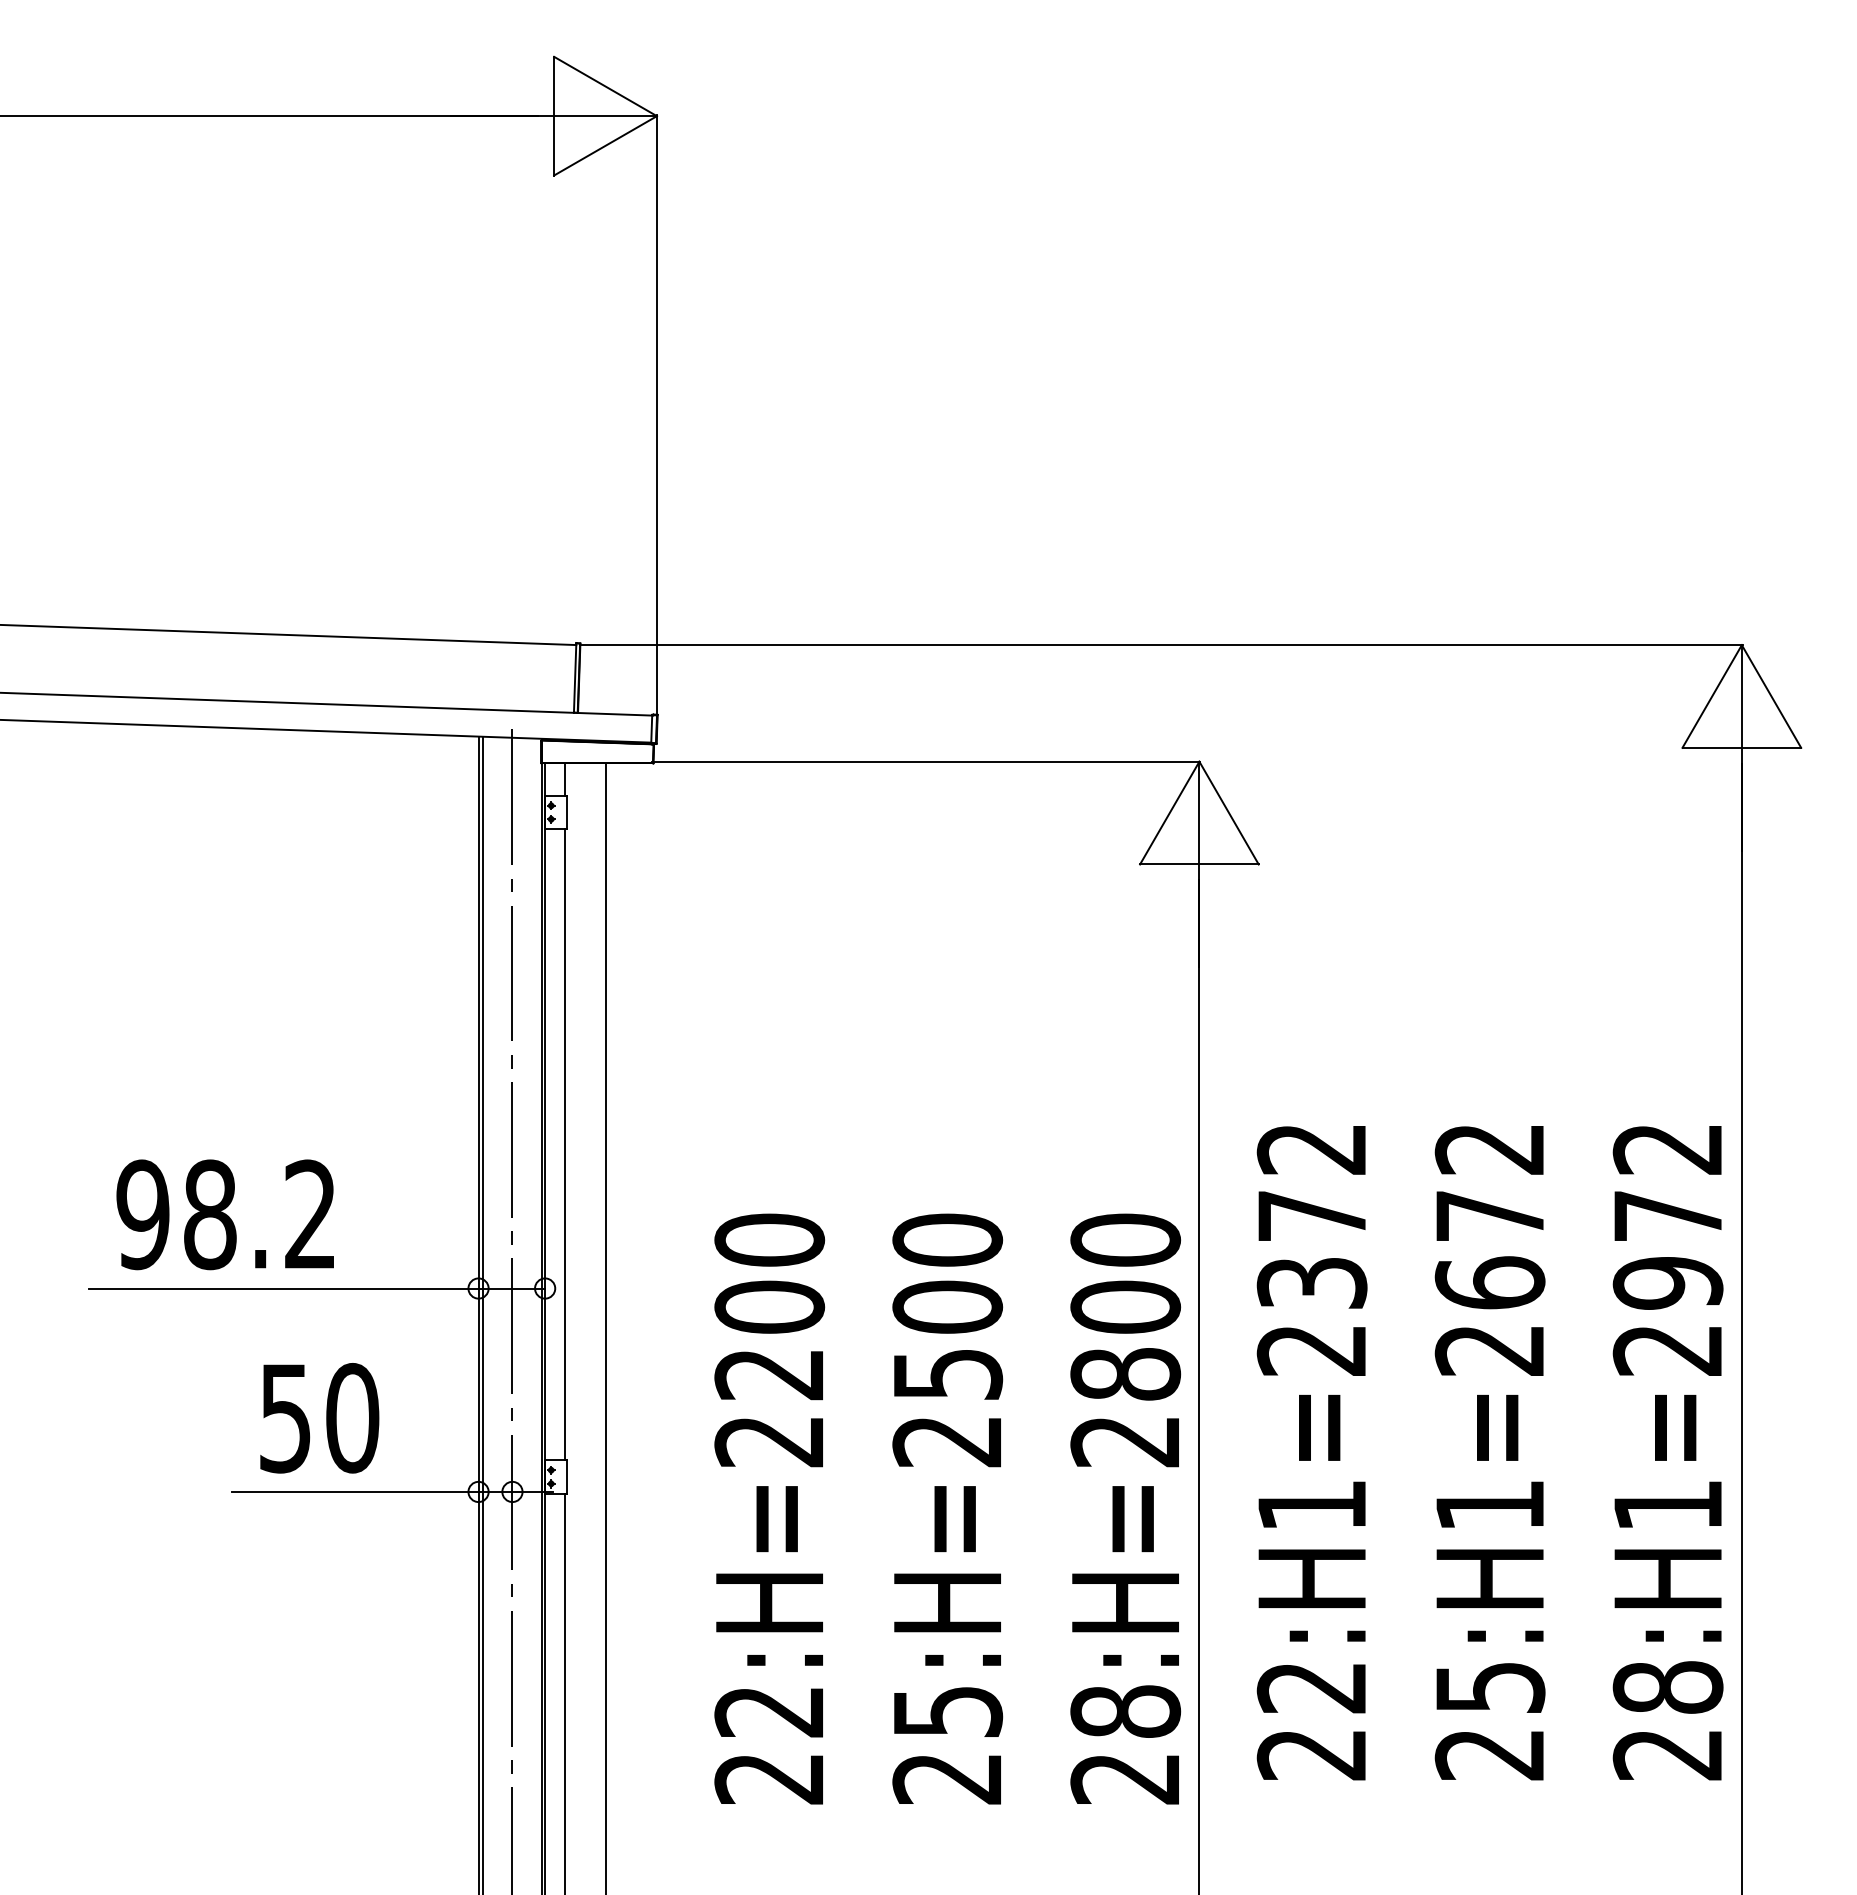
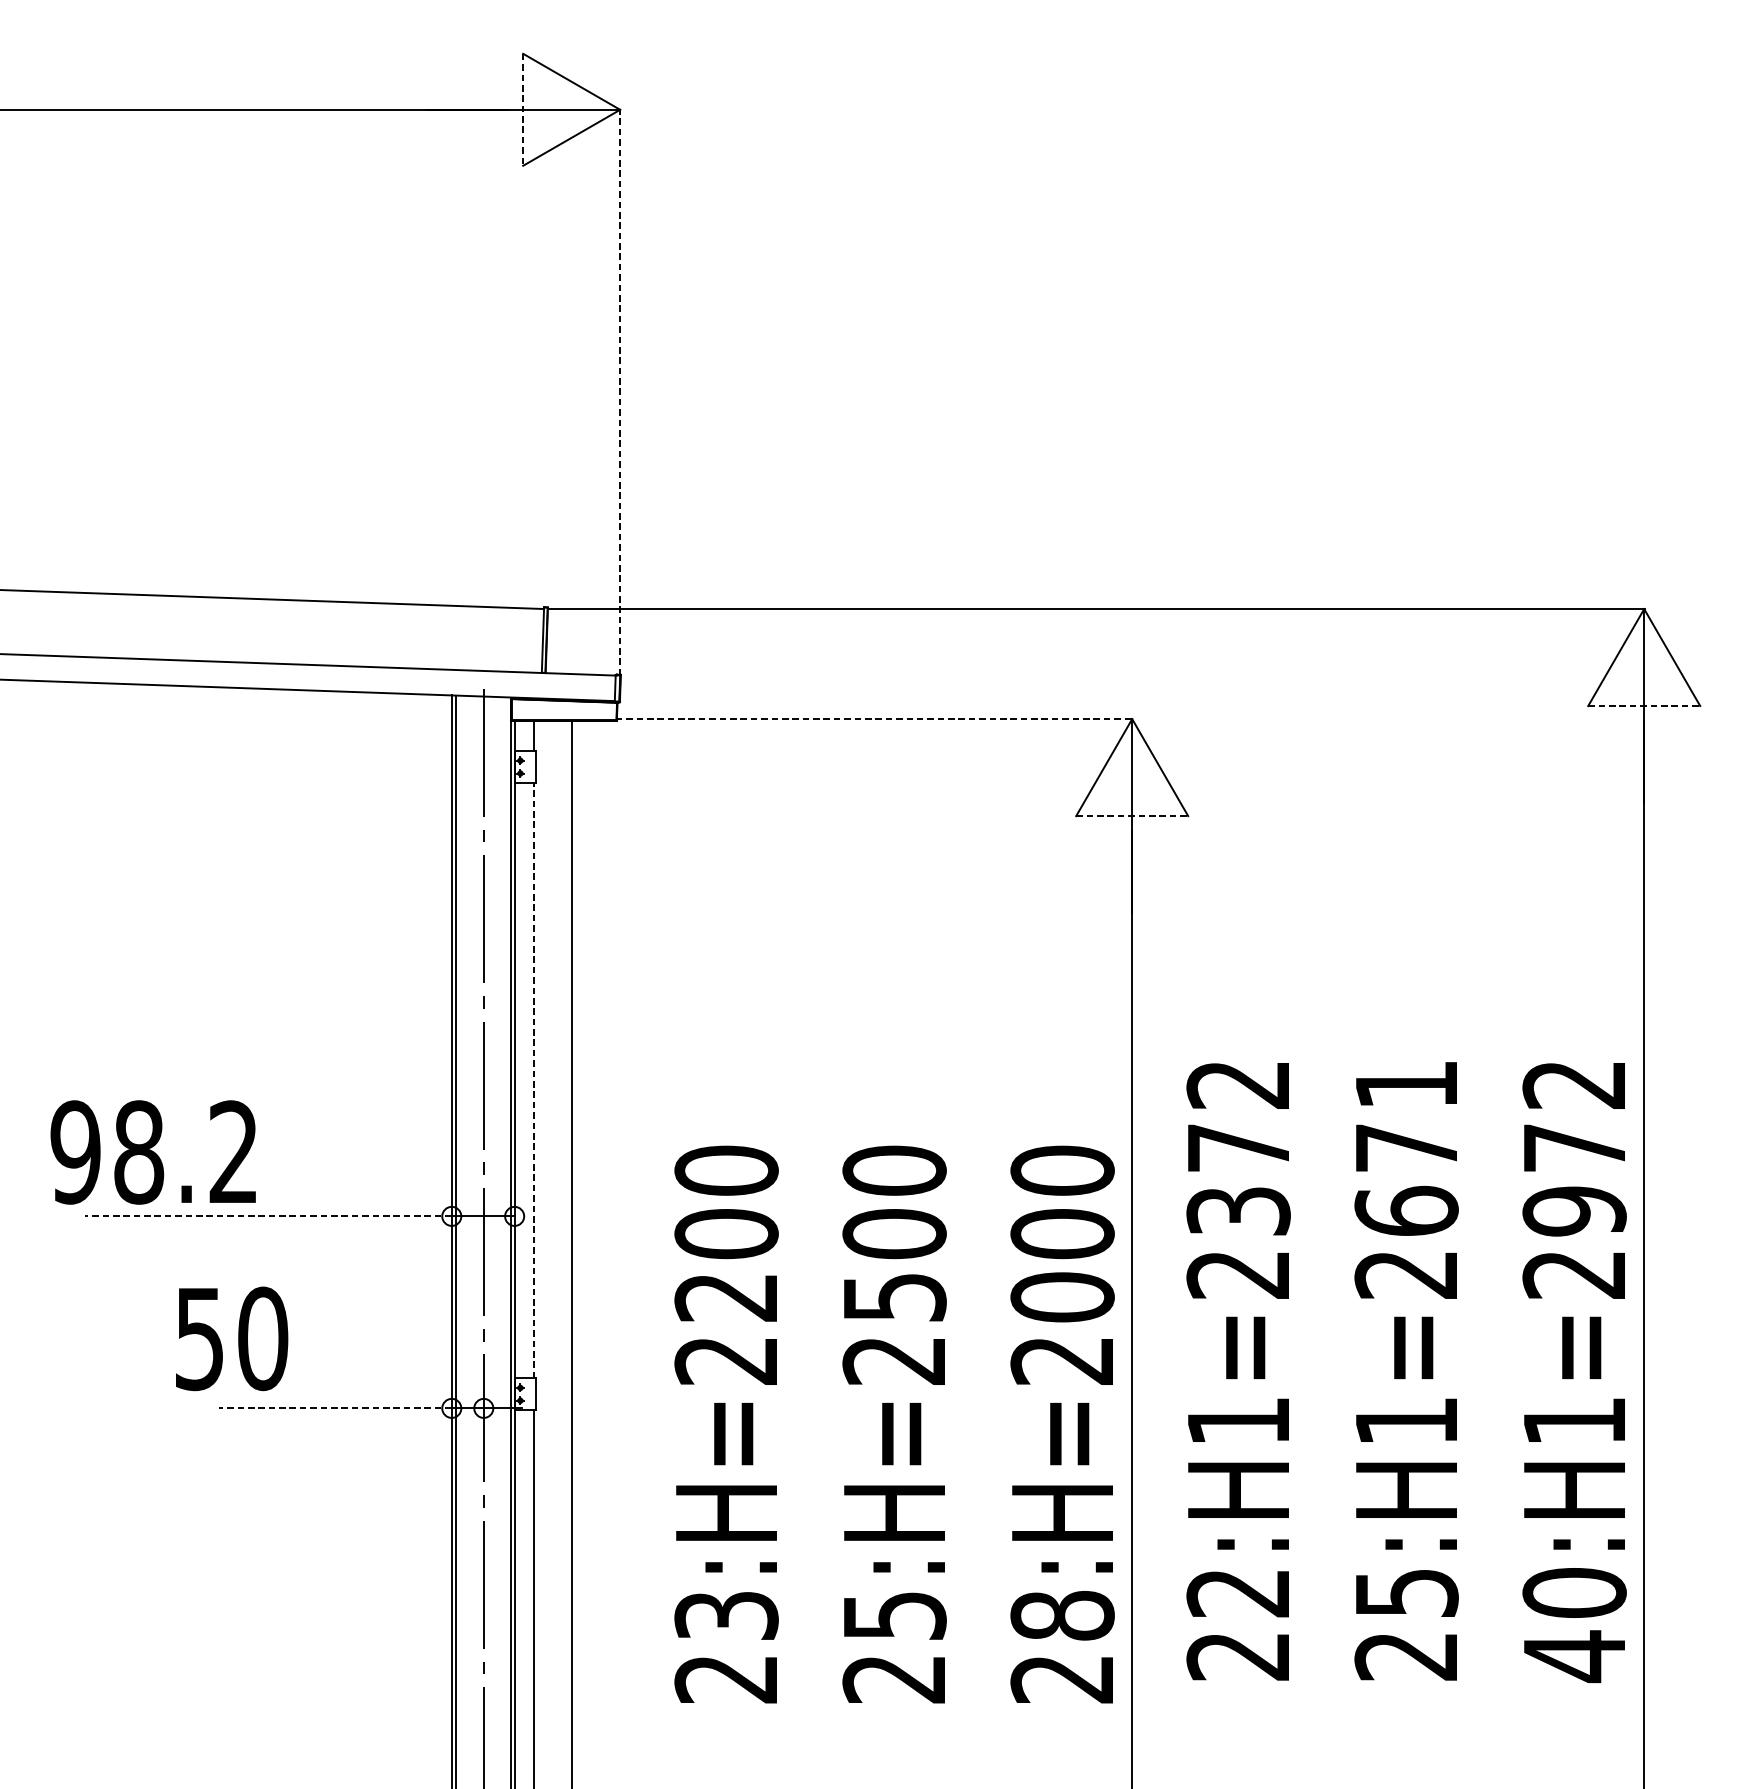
line: (554, 116) -> (523, 110), solid -> dashed
line: (656, 415) -> (619, 392), solid -> dashed
line: (1742, 747) -> (1644, 705), solid -> dashed
line: (926, 761) -> (874, 718), solid -> dashed
line: (1199, 864) -> (1132, 816), solid -> dashed
line: (565, 1144) -> (533, 1080), solid -> dashed
text: (1488, 1149) -> (1405, 1085), 25:H1=2672 -> 25:H1=2671
text: (224, 1214) -> (152, 1152), moved
line: (284, 1288) -> (268, 1216), solid -> dashed
text: (1125, 1373) -> (1062, 1296), 28:H=2800 -> 28:H=2000
text: (319, 1418) -> (231, 1339), moved
line: (354, 1491) -> (334, 1407), solid -> dashed
text: (769, 1711) -> (726, 1615), 22:H=2200 -> 23:H=2200
text: (1667, 1721) -> (1574, 1625), 28:H1=2972 -> 40:H1=2972

